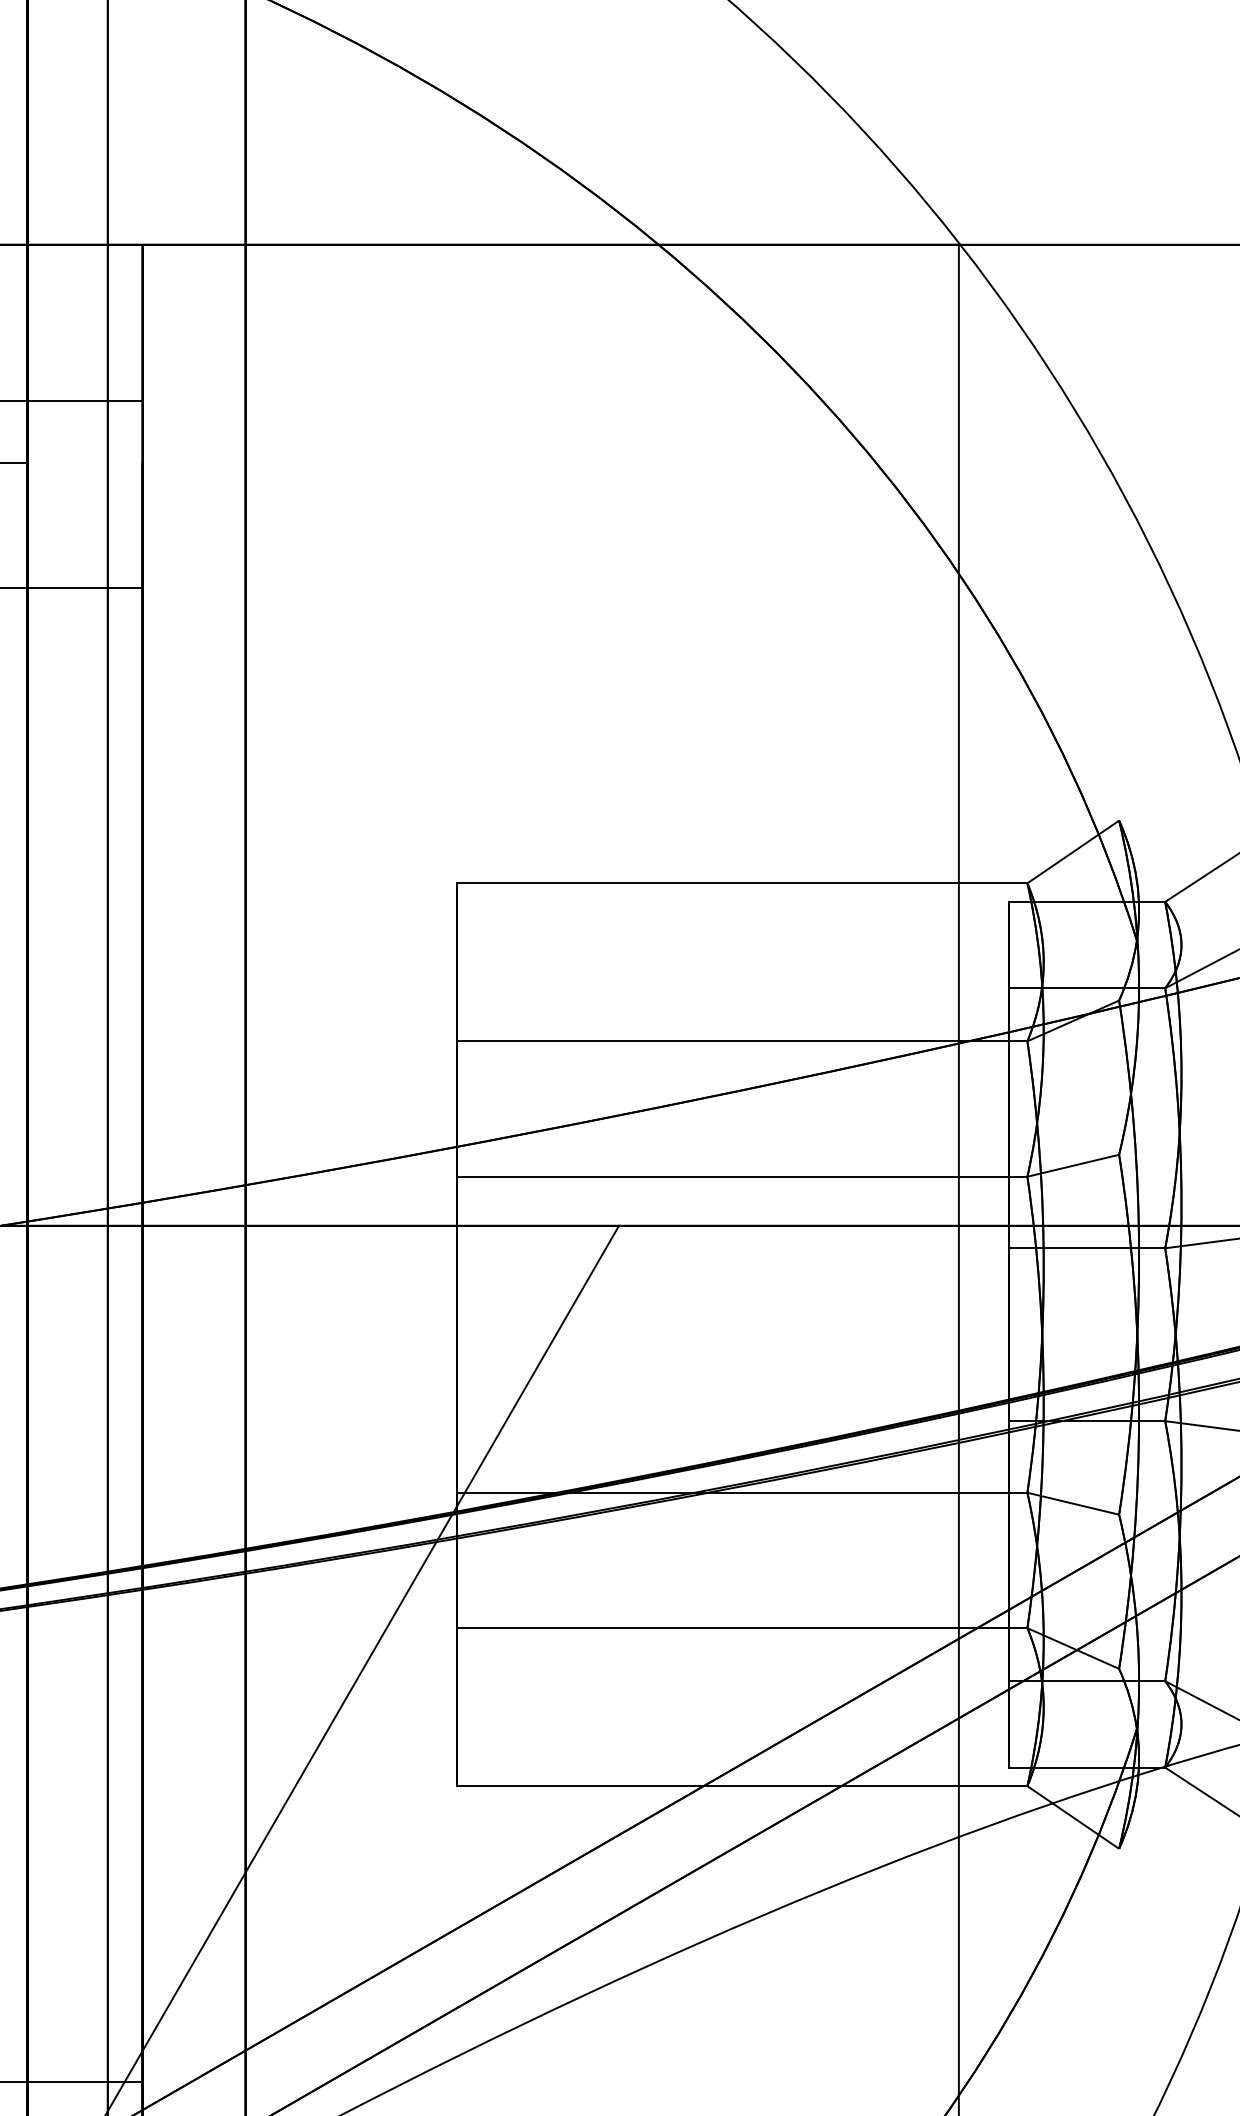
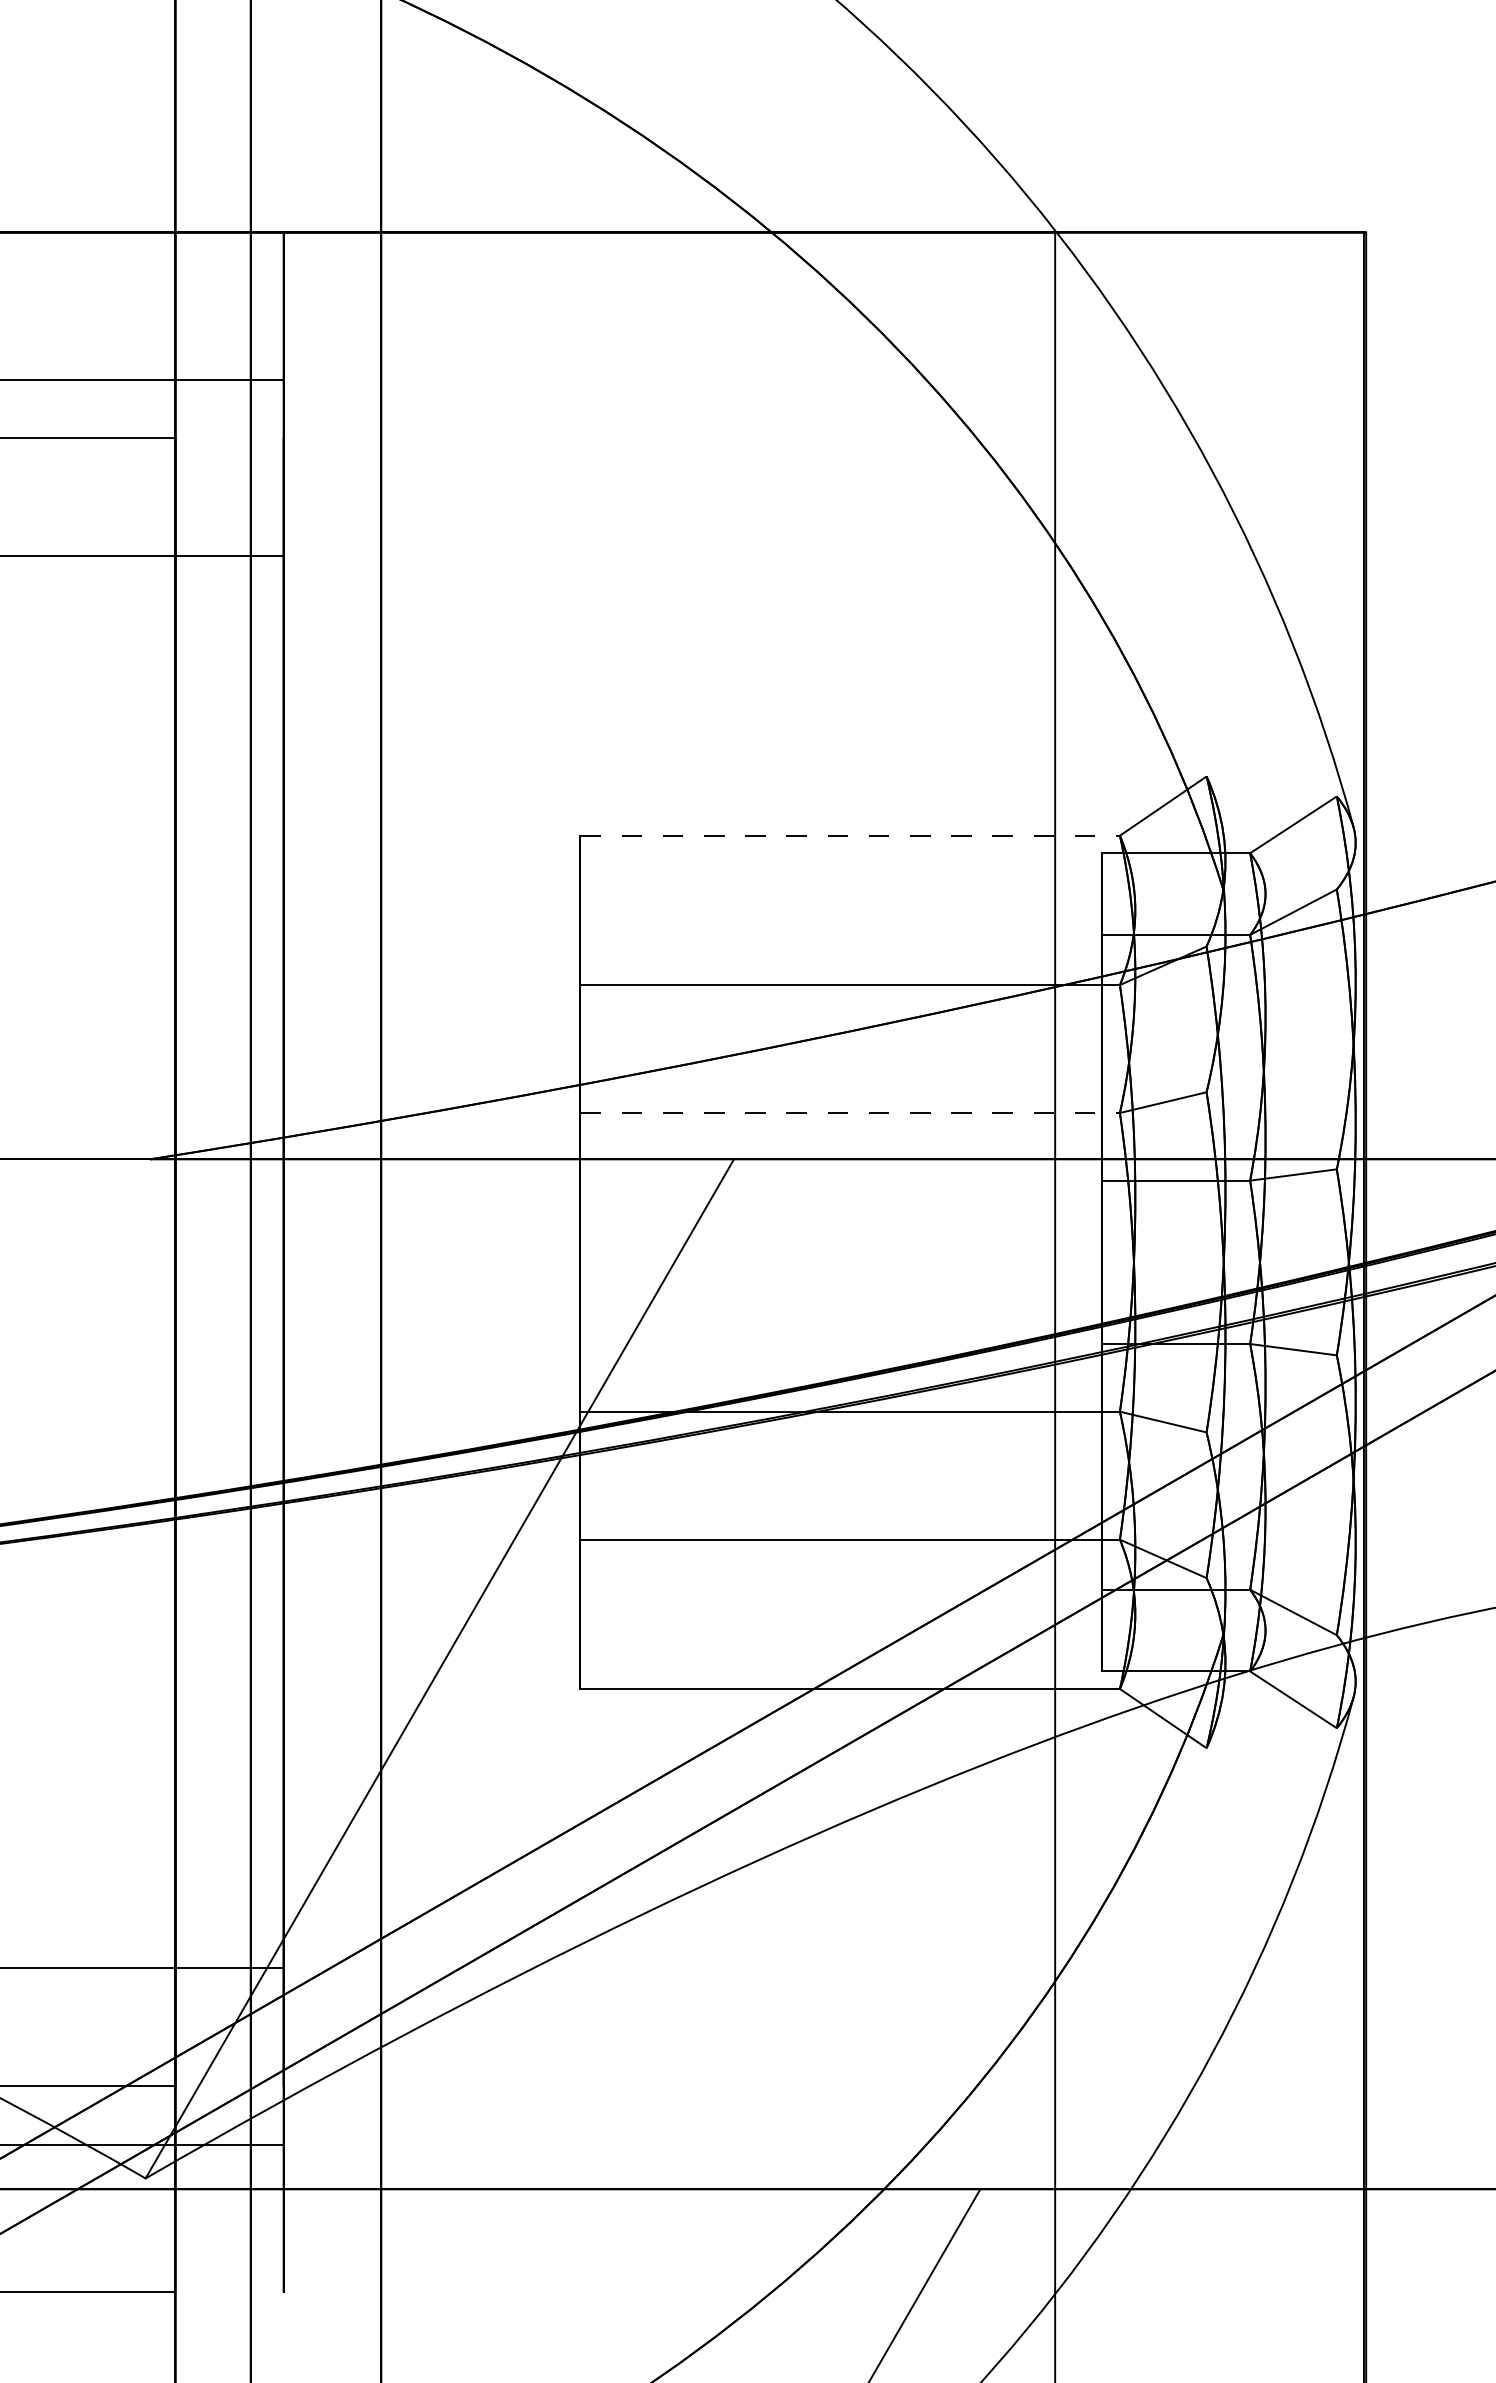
line: (742, 883) -> (850, 835), solid -> dashed
line: (742, 1177) -> (850, 1113), solid -> dashed

